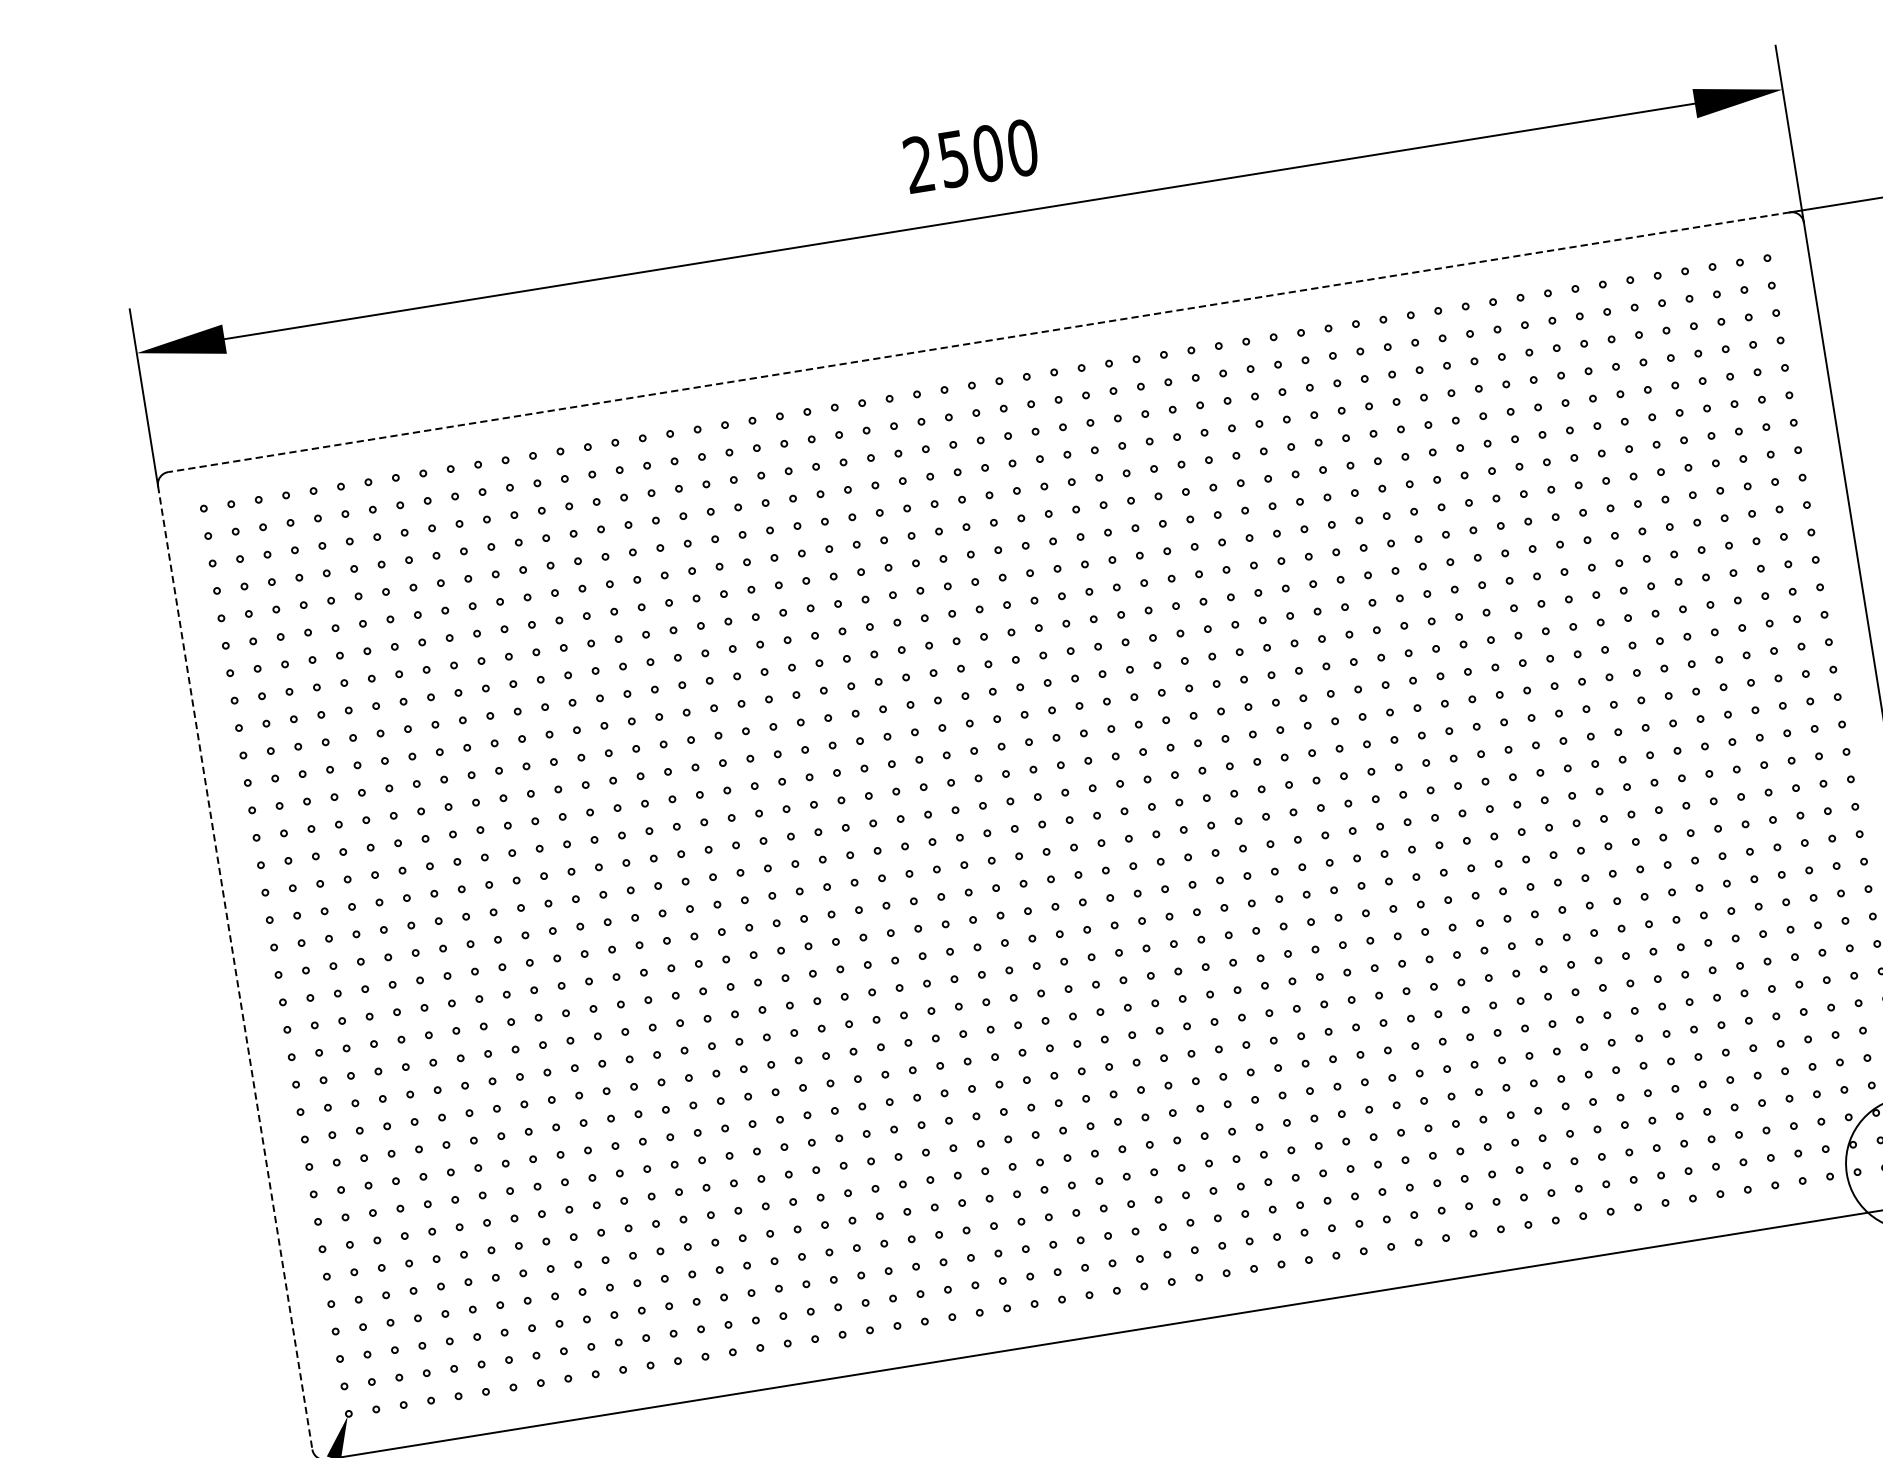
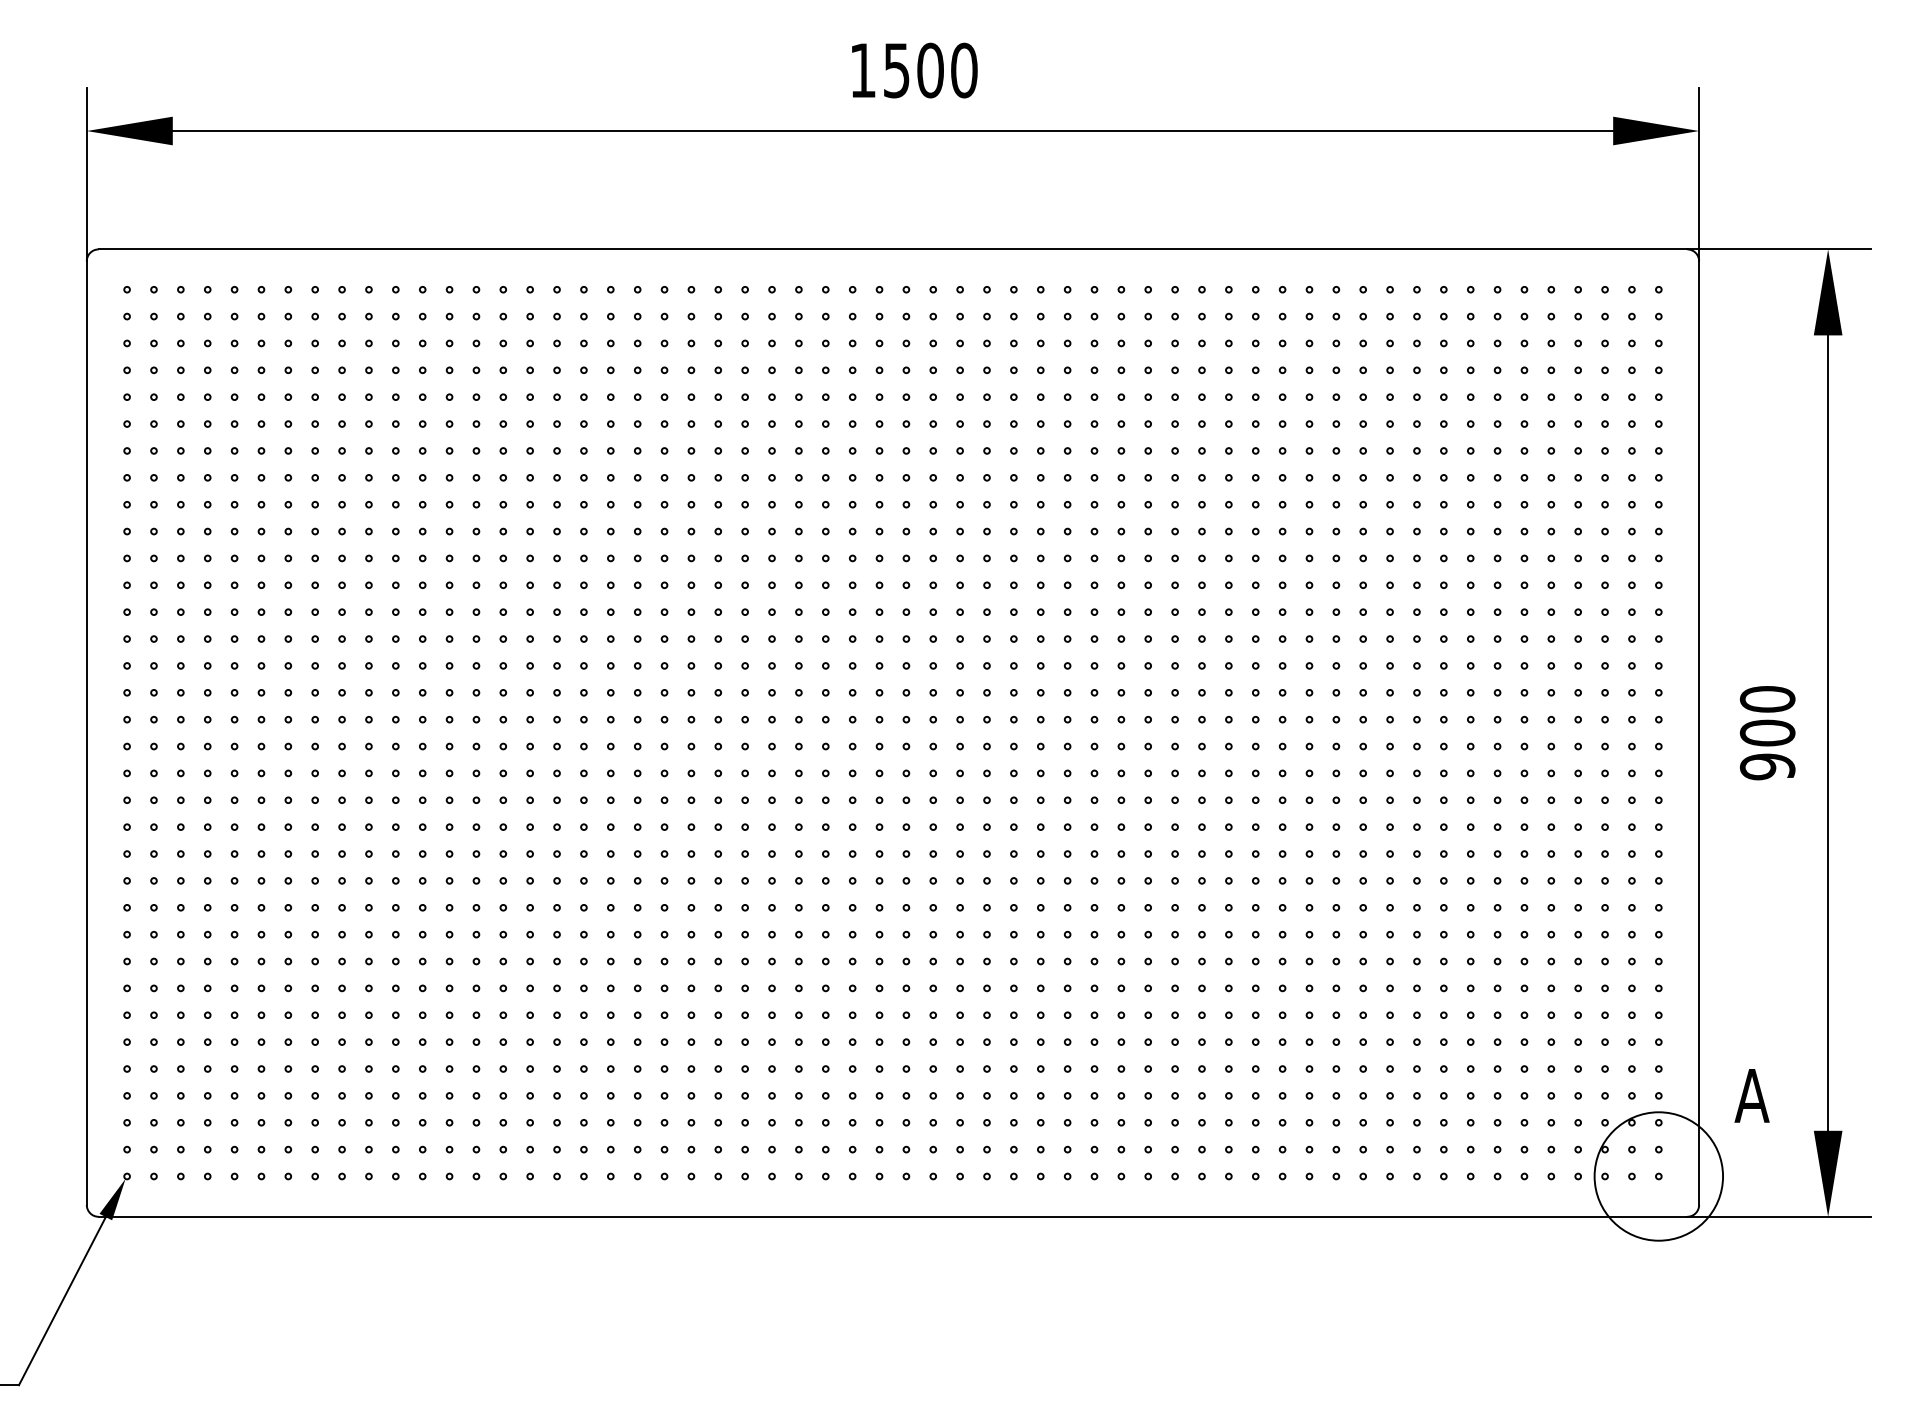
text: (918, 163) -> (862, 69), 2500 -> 1500
line: (978, 342) -> (892, 249), dashed -> solid
line: (234, 968) -> (86, 733), dashed -> solid

